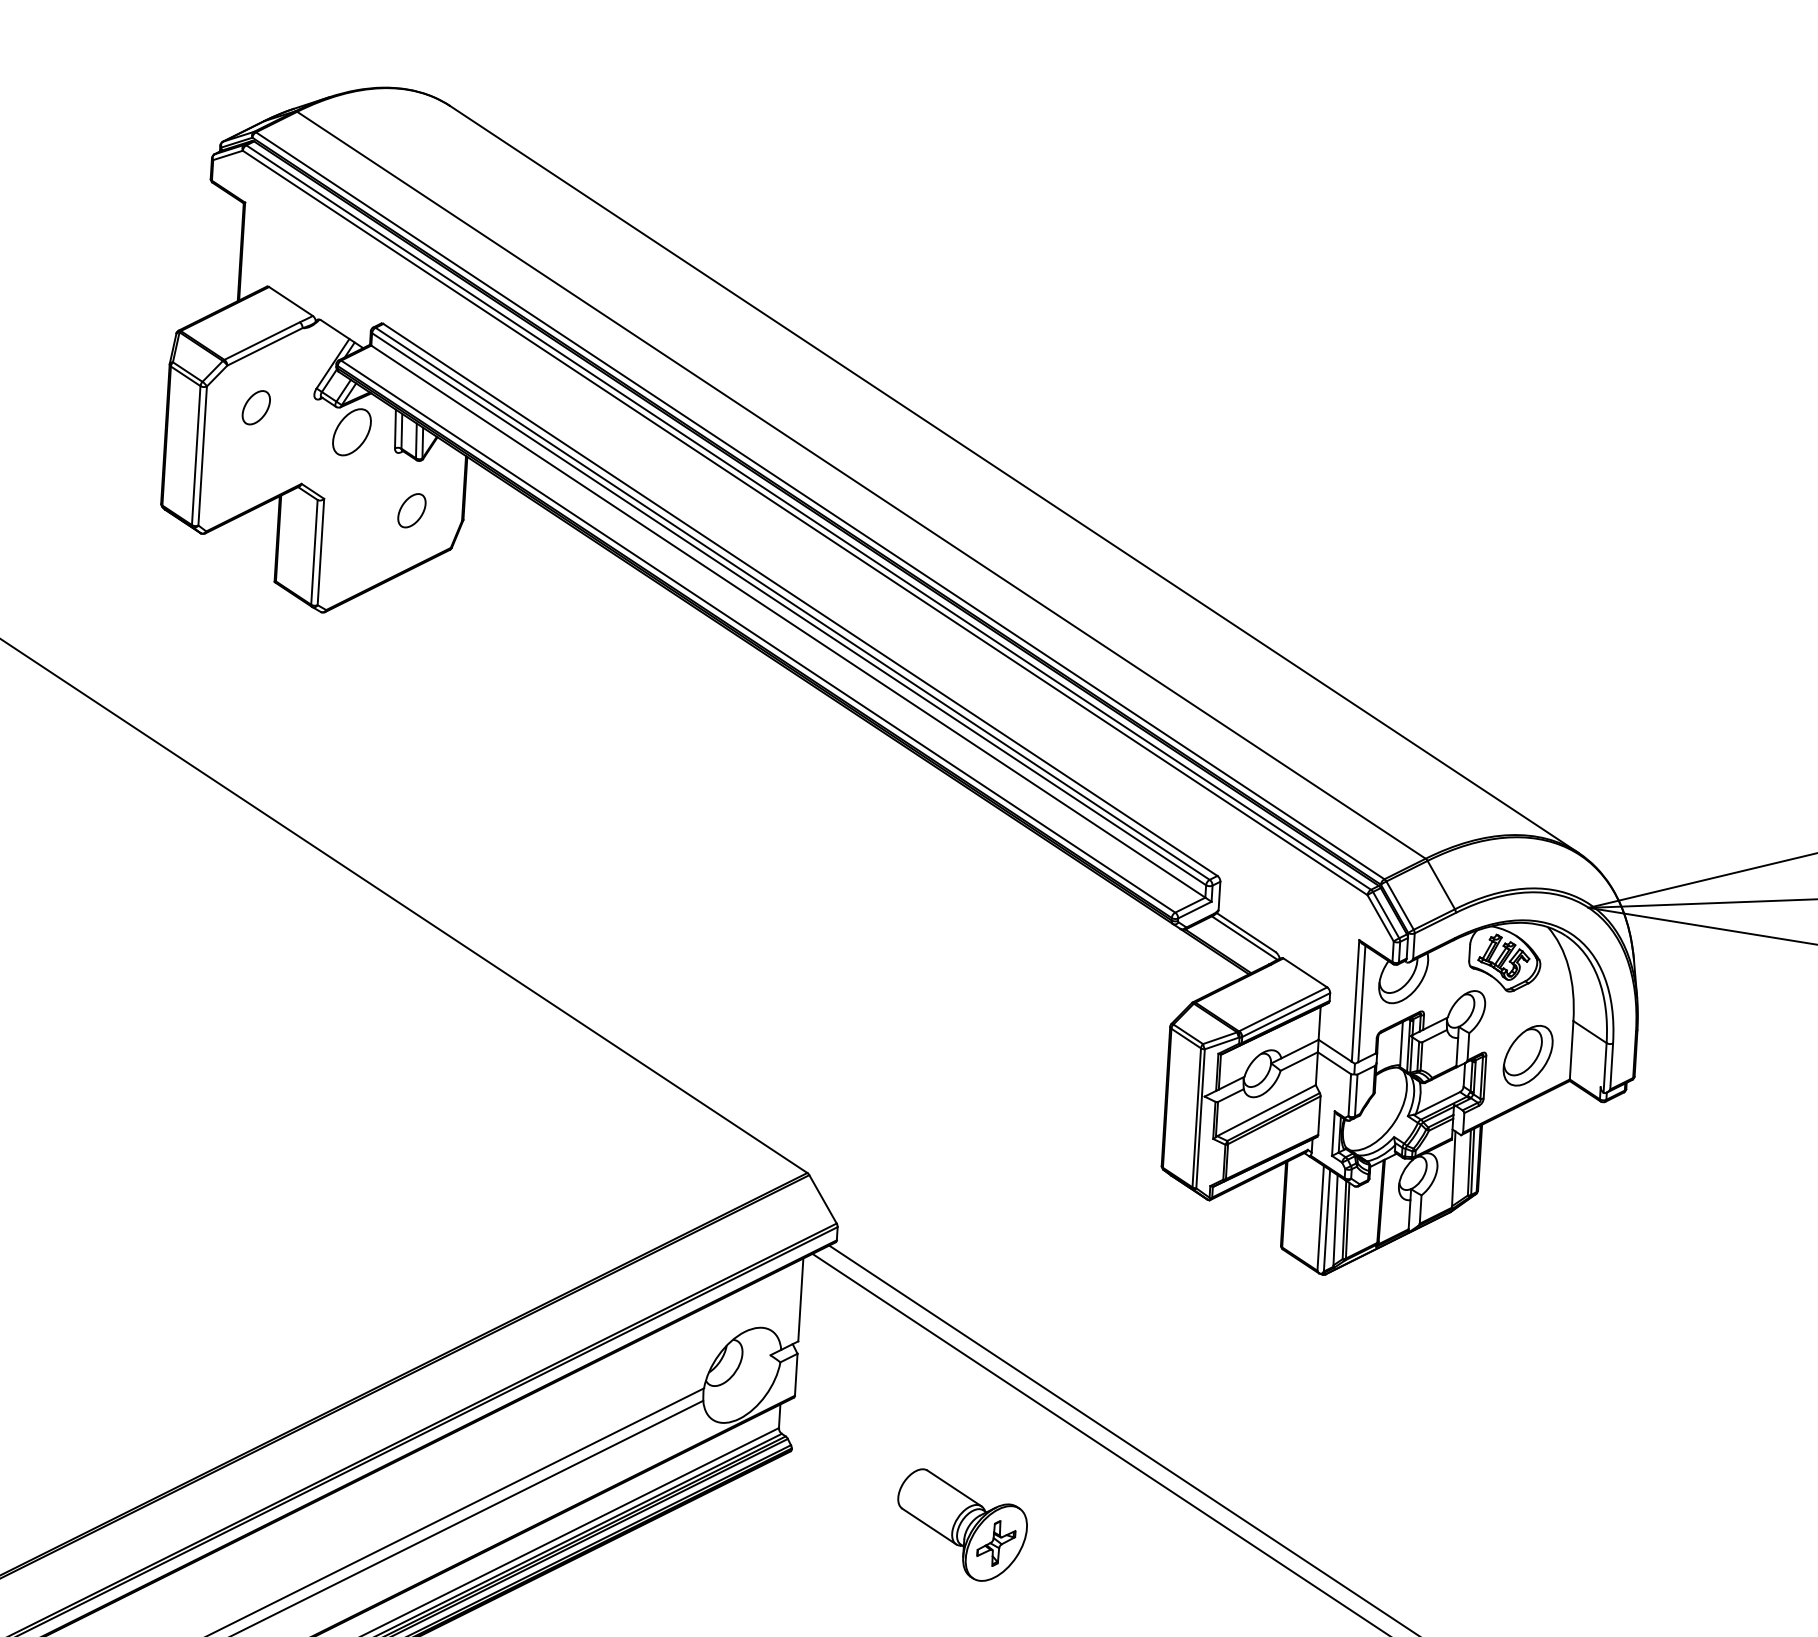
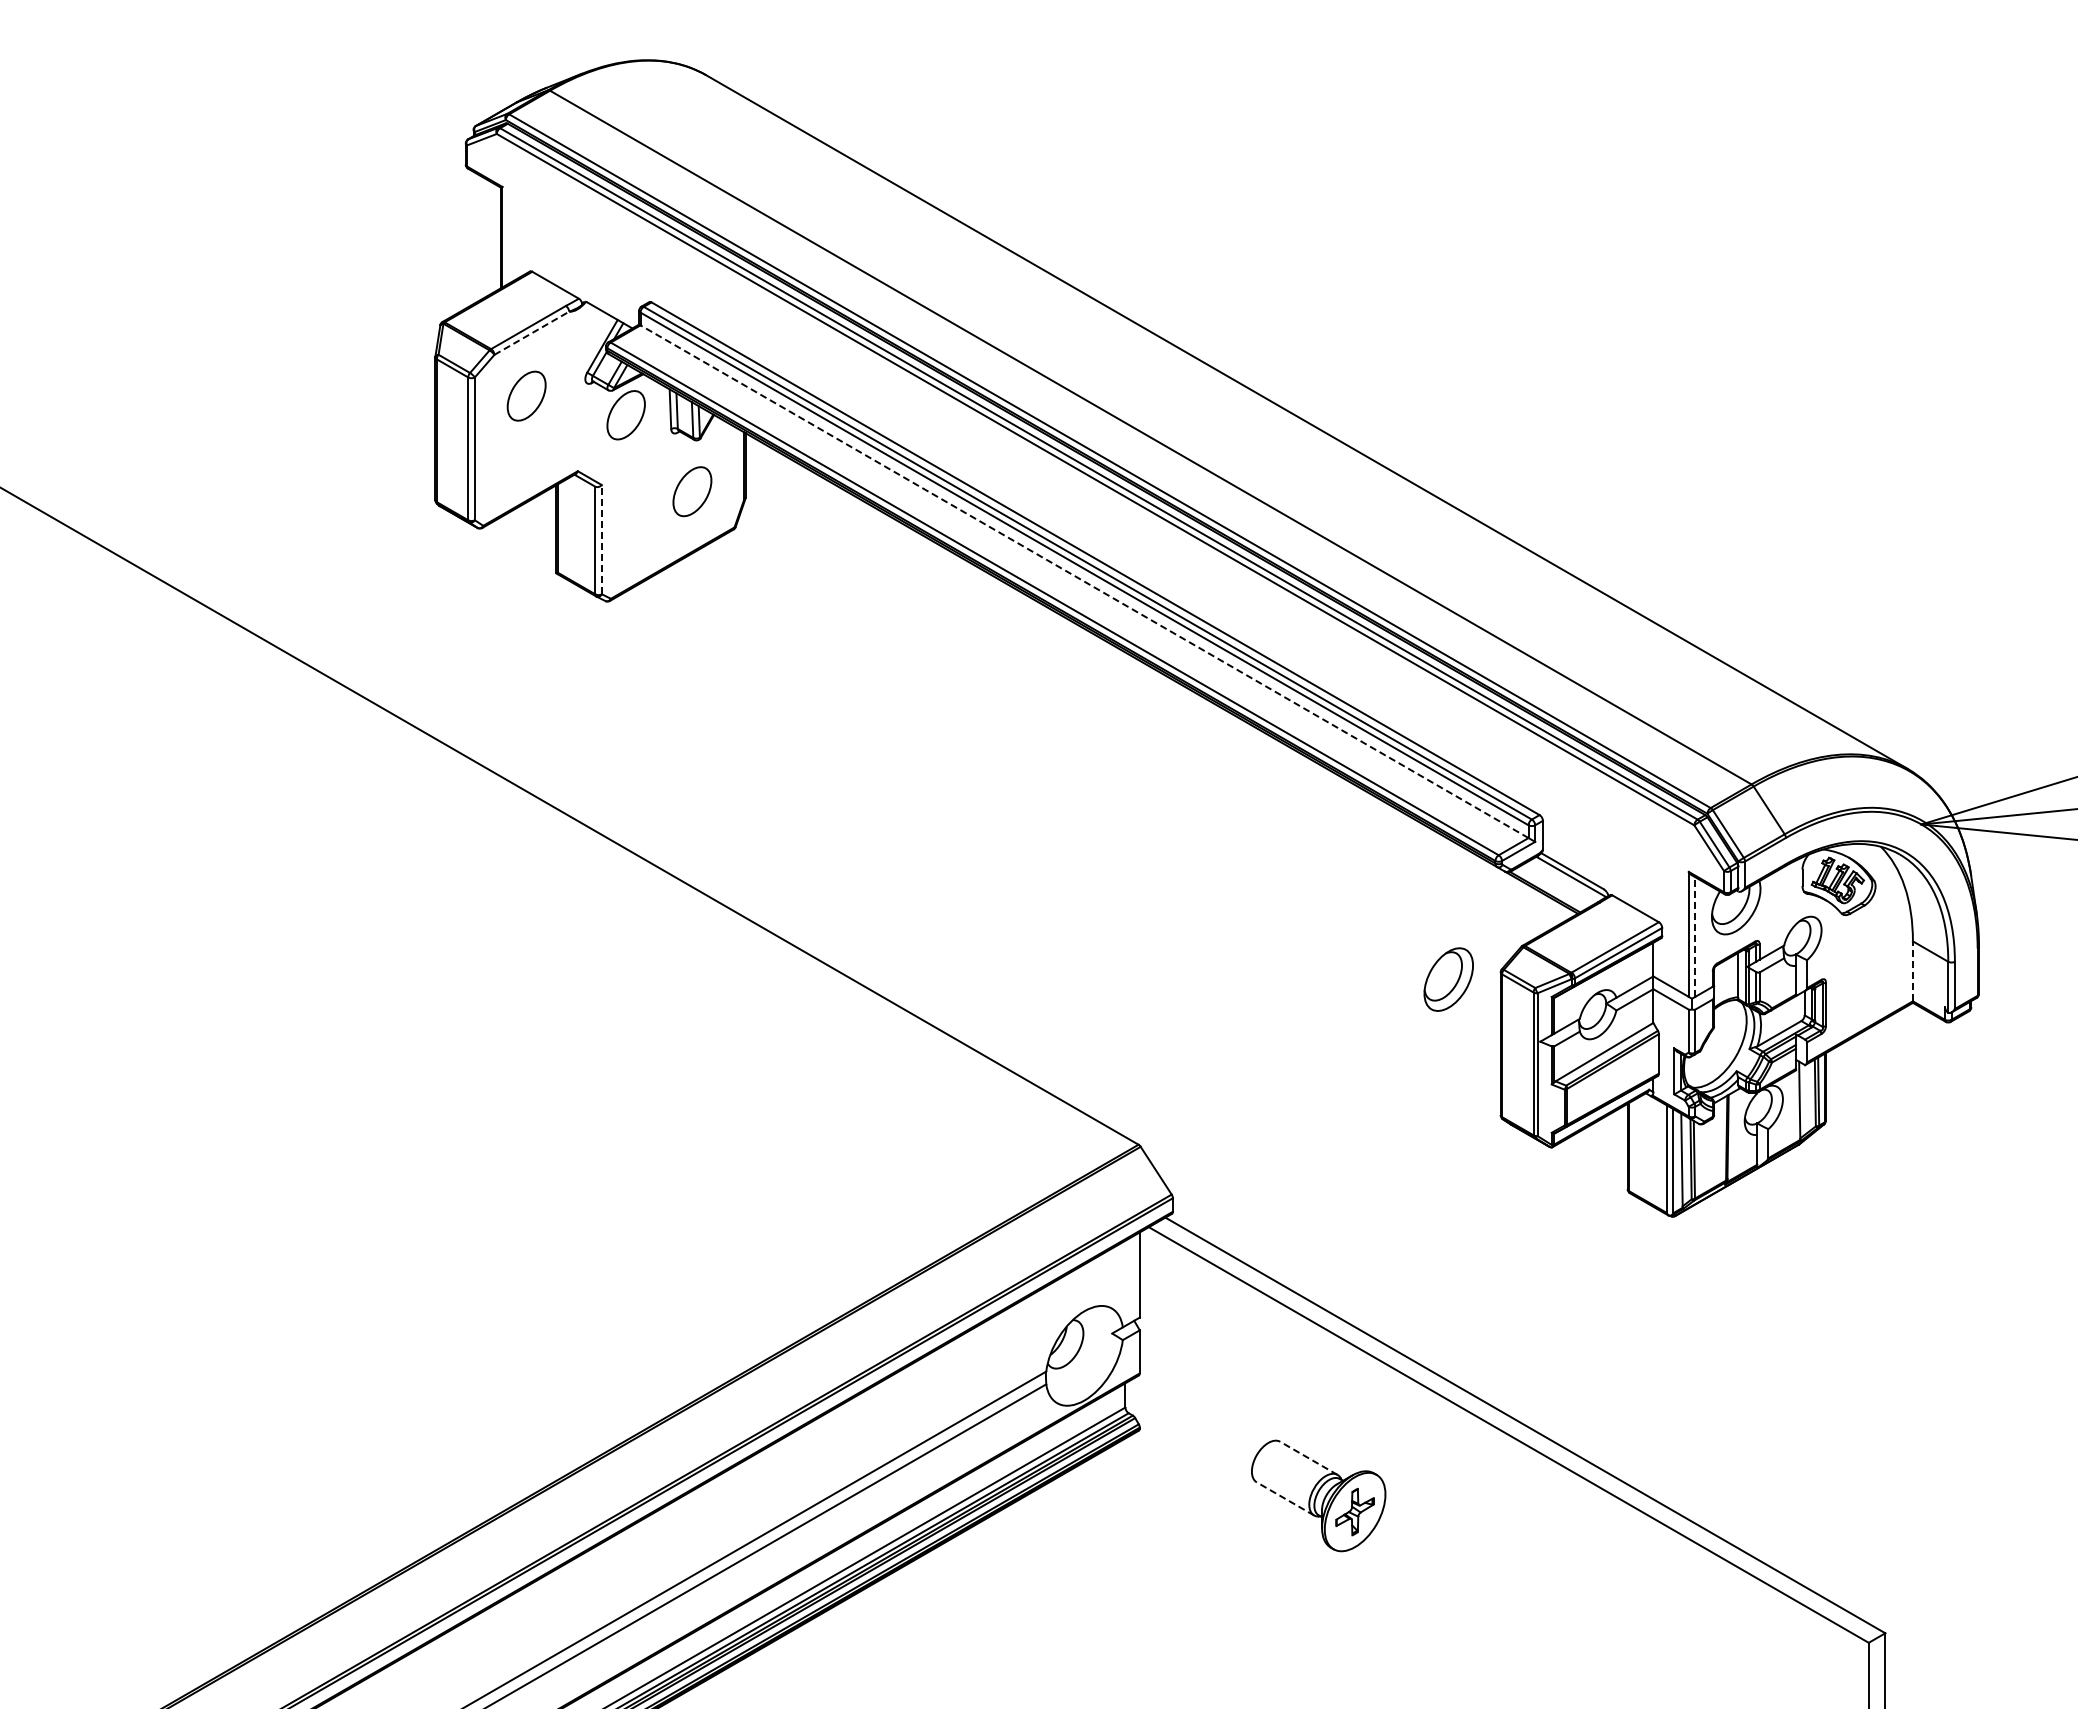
line: (265, 347) -> (532, 333), solid -> dashed
part: (256, 407) -> (526, 395), size x1.4
part: (412, 510) -> (692, 491), size x1.4
line: (320, 551) -> (601, 539), solid -> dashed
line: (788, 621) -> (1084, 581), solid -> dashed
line: (1361, 1004) -> (1695, 937), solid -> dashed
line: (1571, 1050) -> (1912, 971), solid -> dashed
part: (1527, 1055) -> (1448, 979), moved
line: (954, 1488) -> (1308, 1458), solid -> dashed
line: (929, 1526) -> (1285, 1498), solid -> dashed

